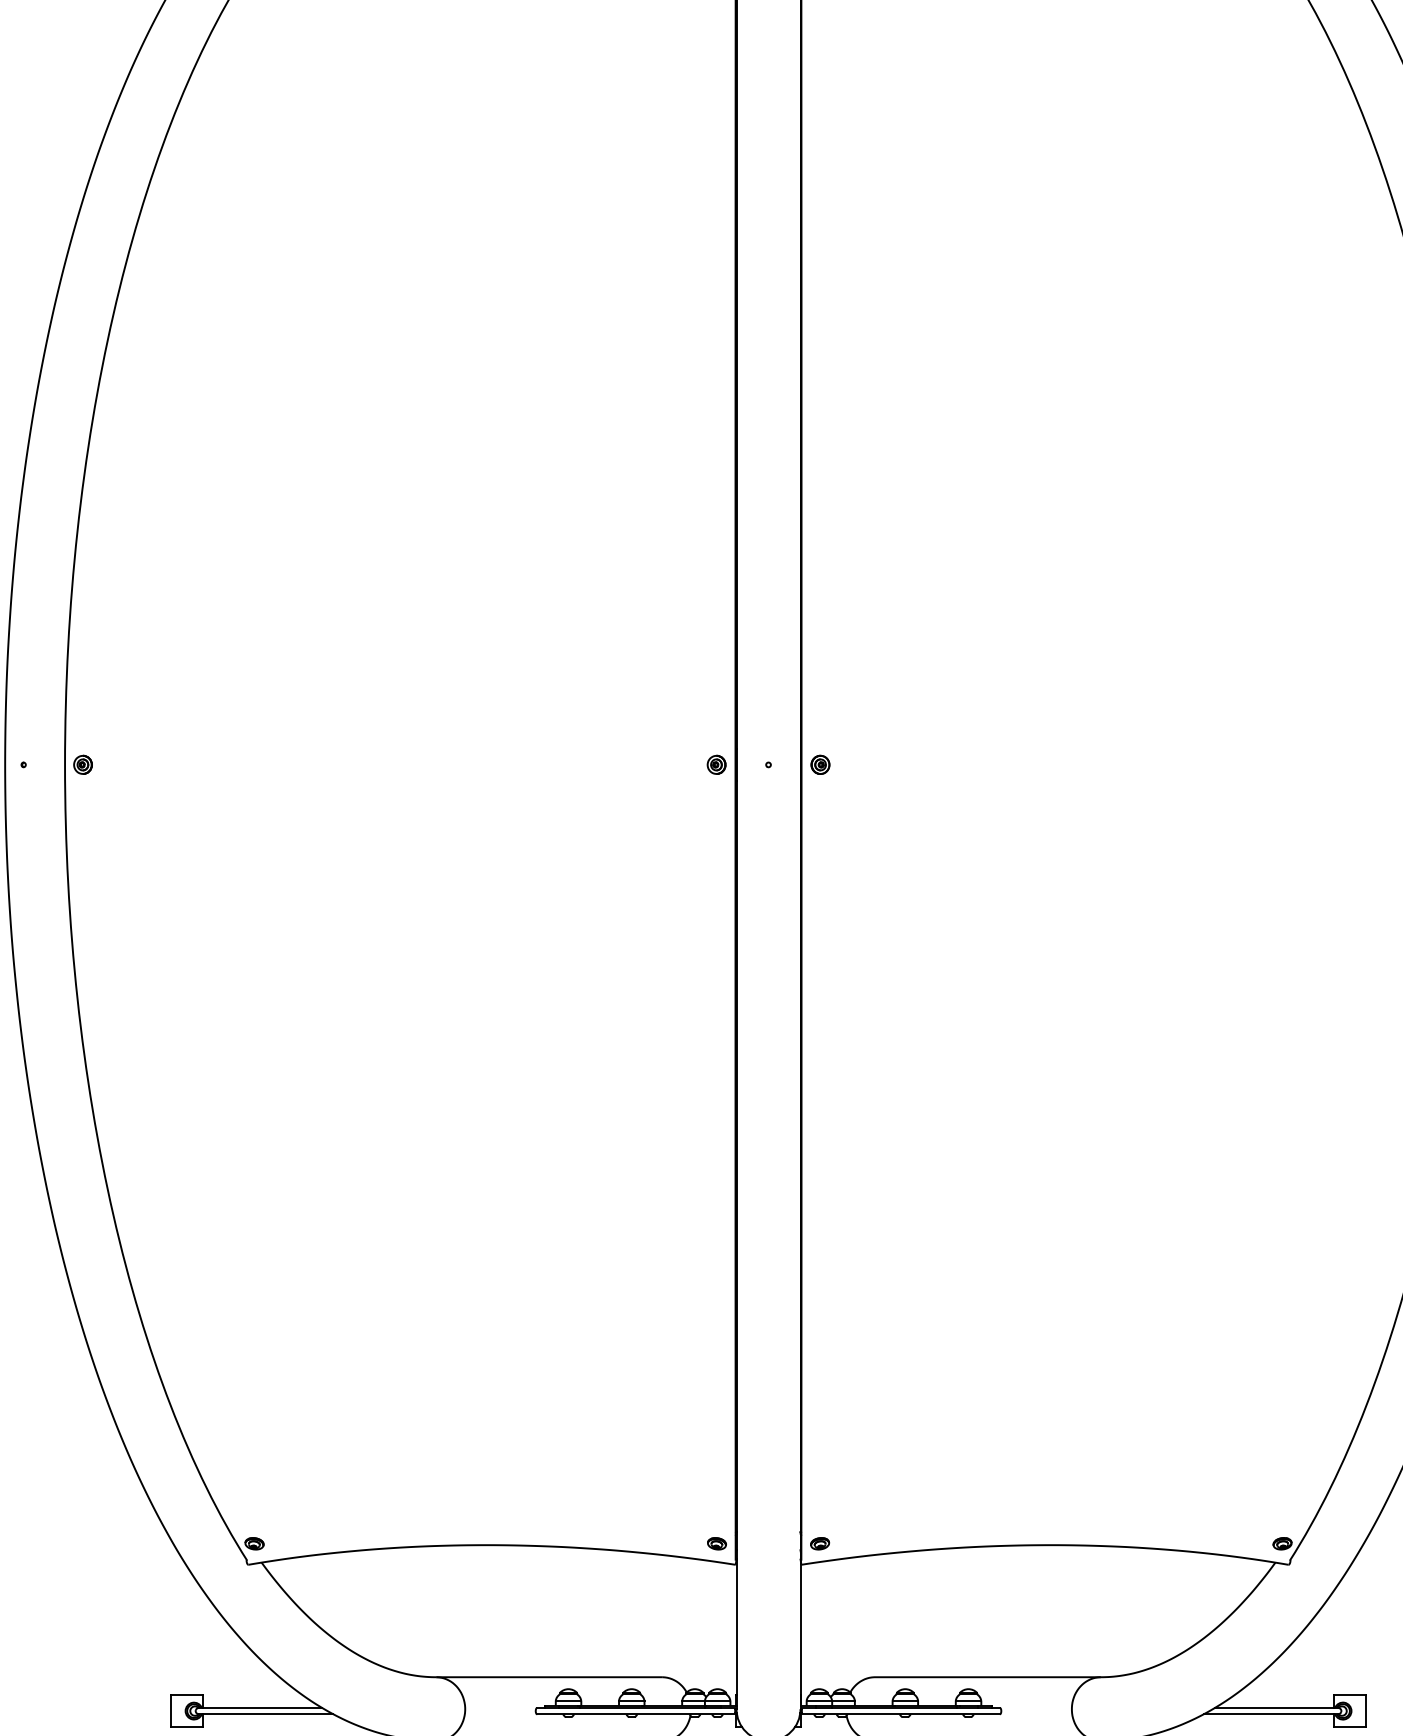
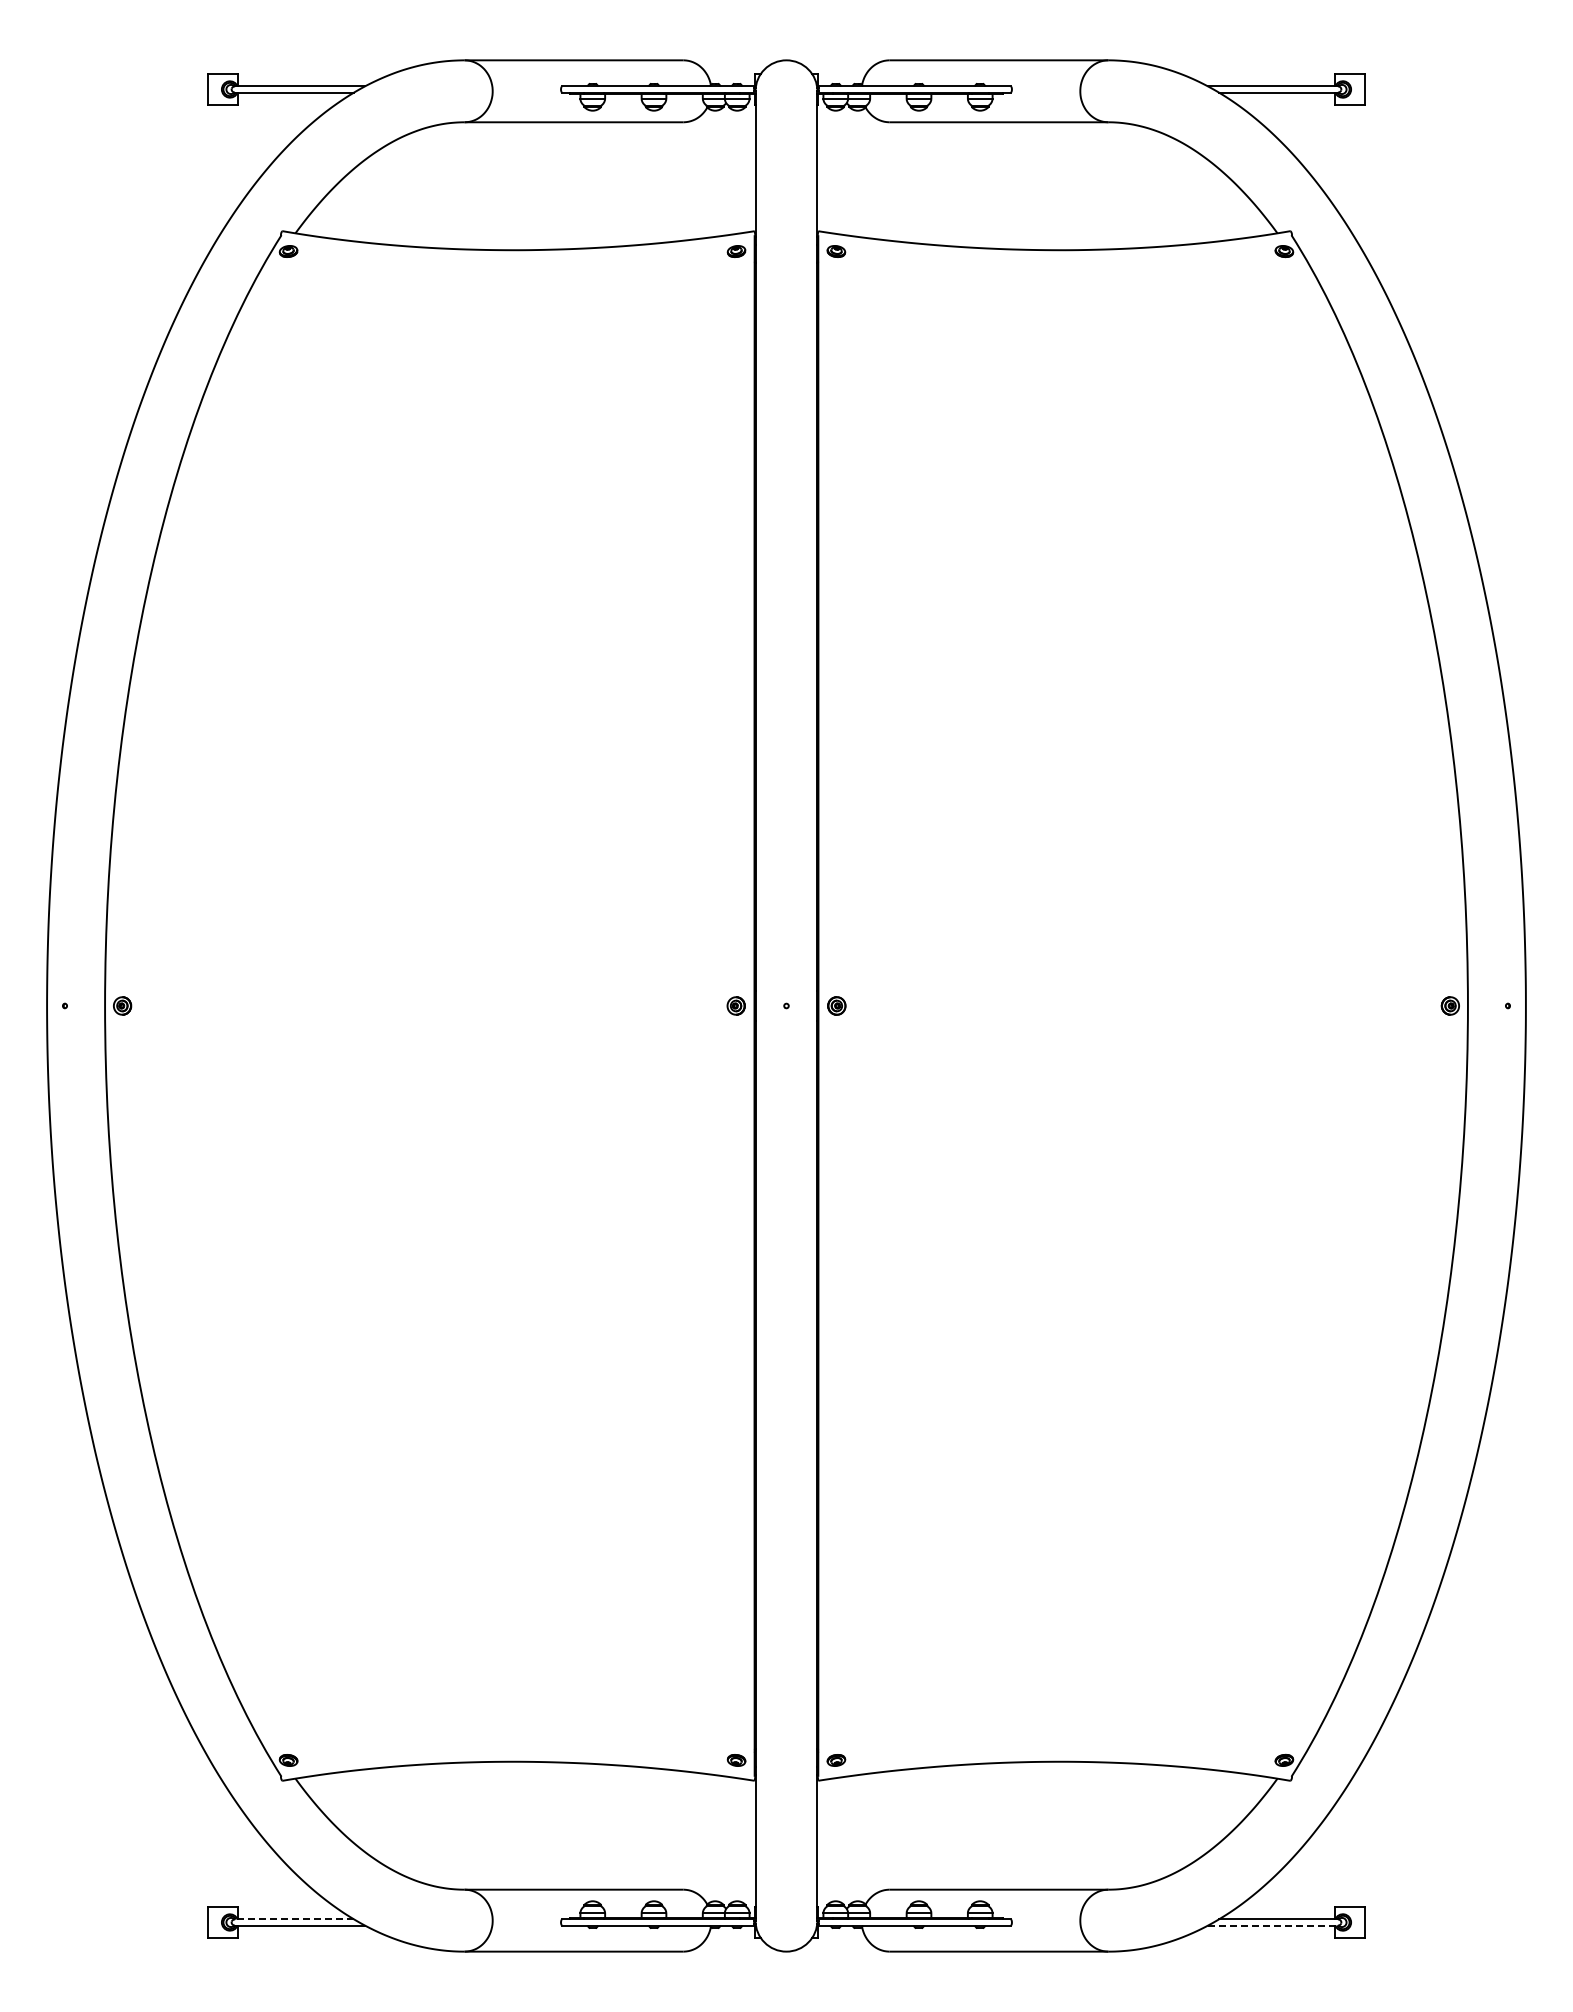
line: (260, 1708) -> (294, 1919), solid -> dashed
line: (1271, 1714) -> (1273, 1925), solid -> dashed

